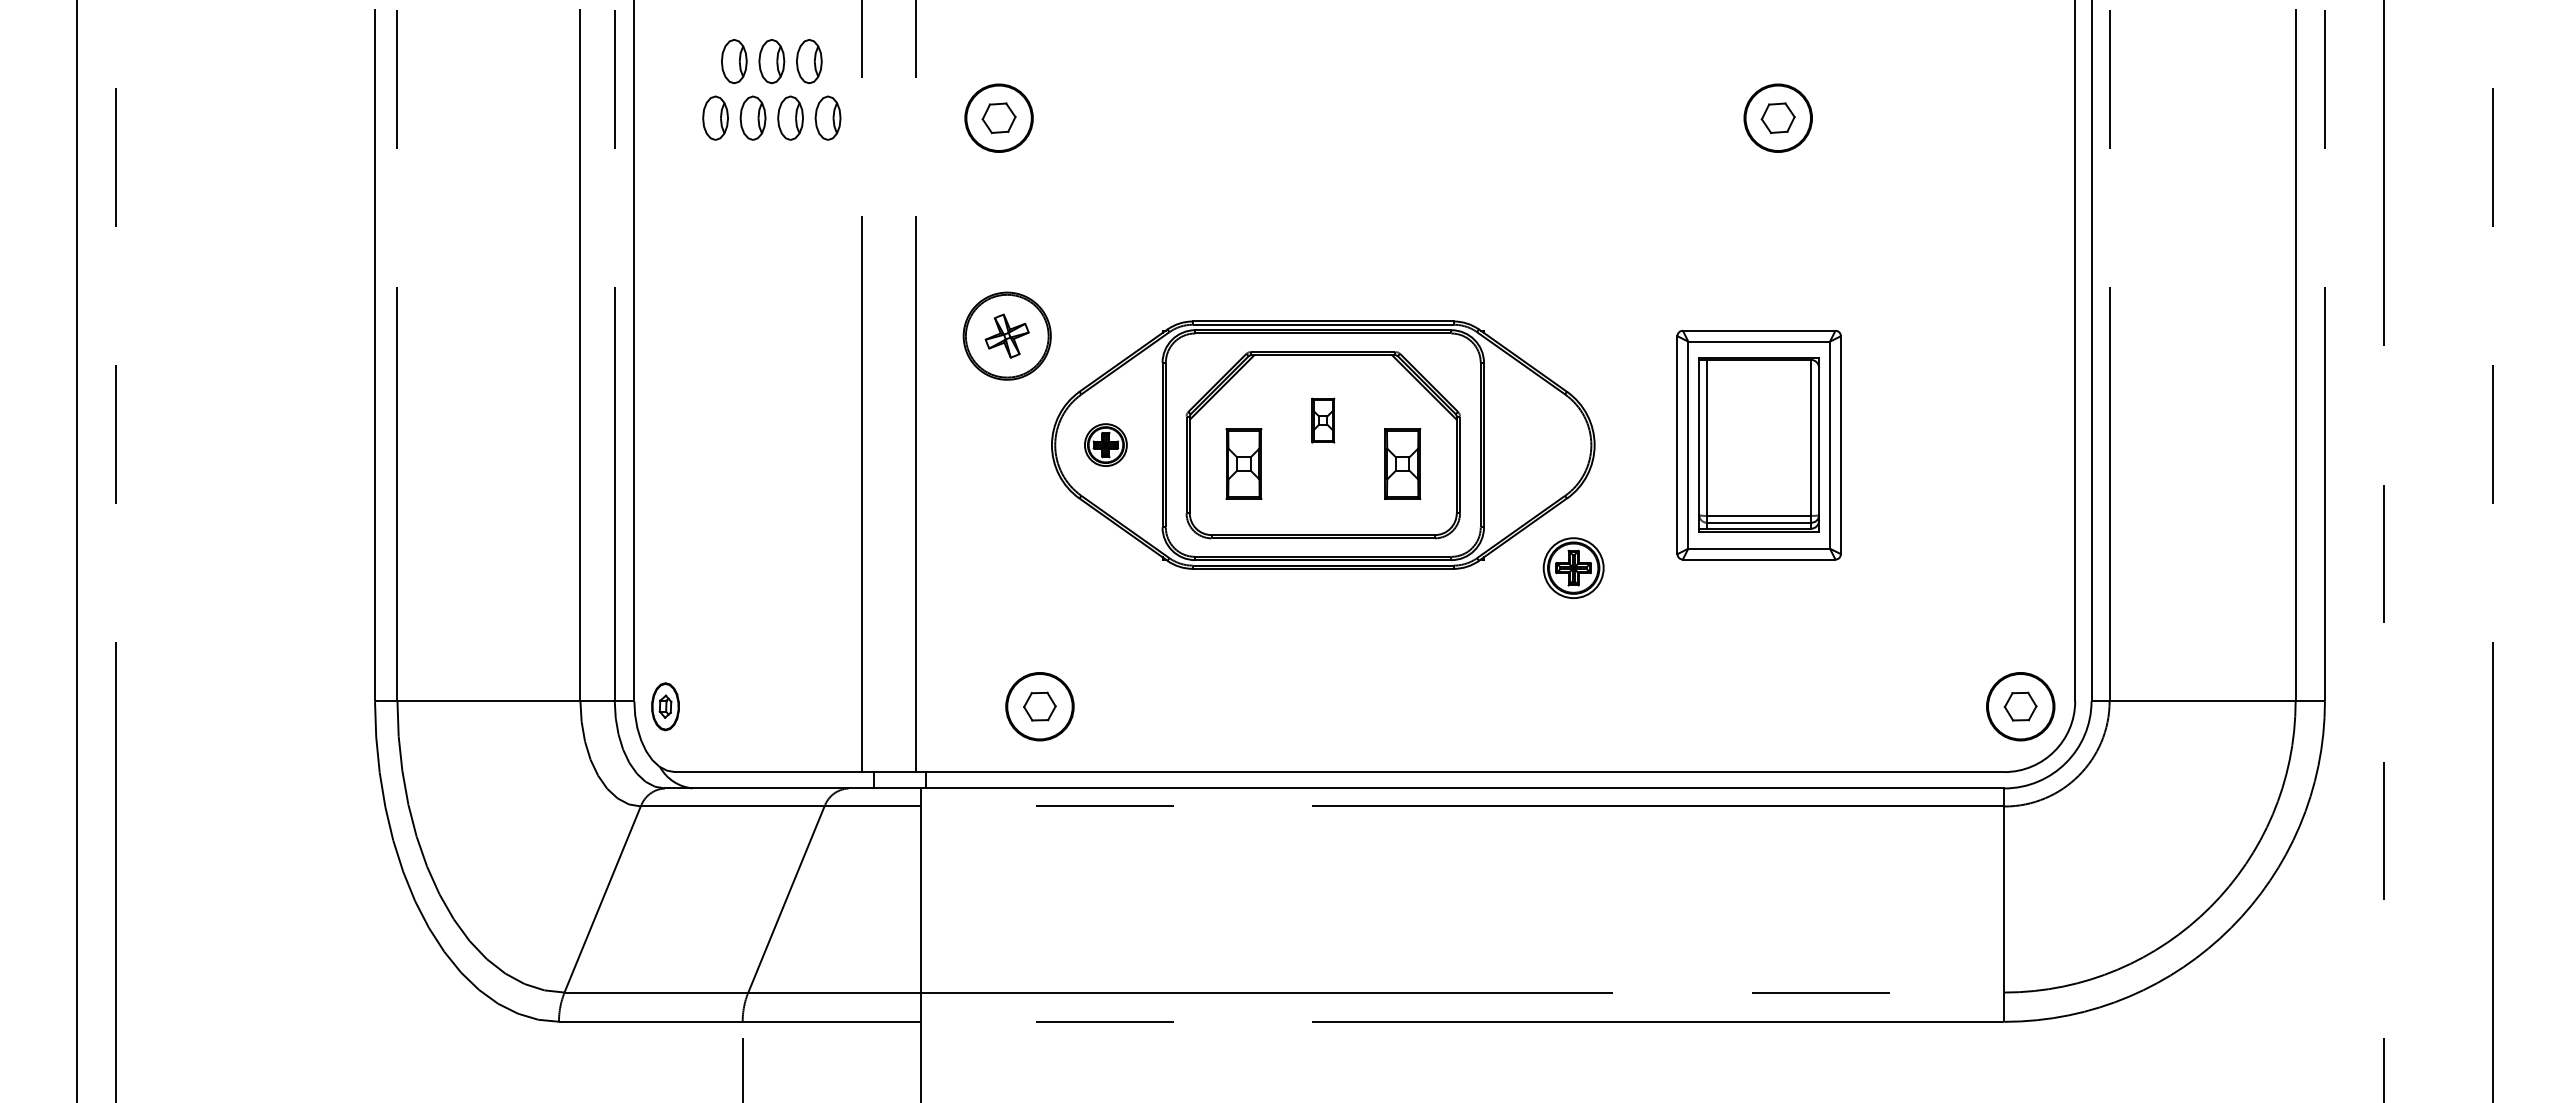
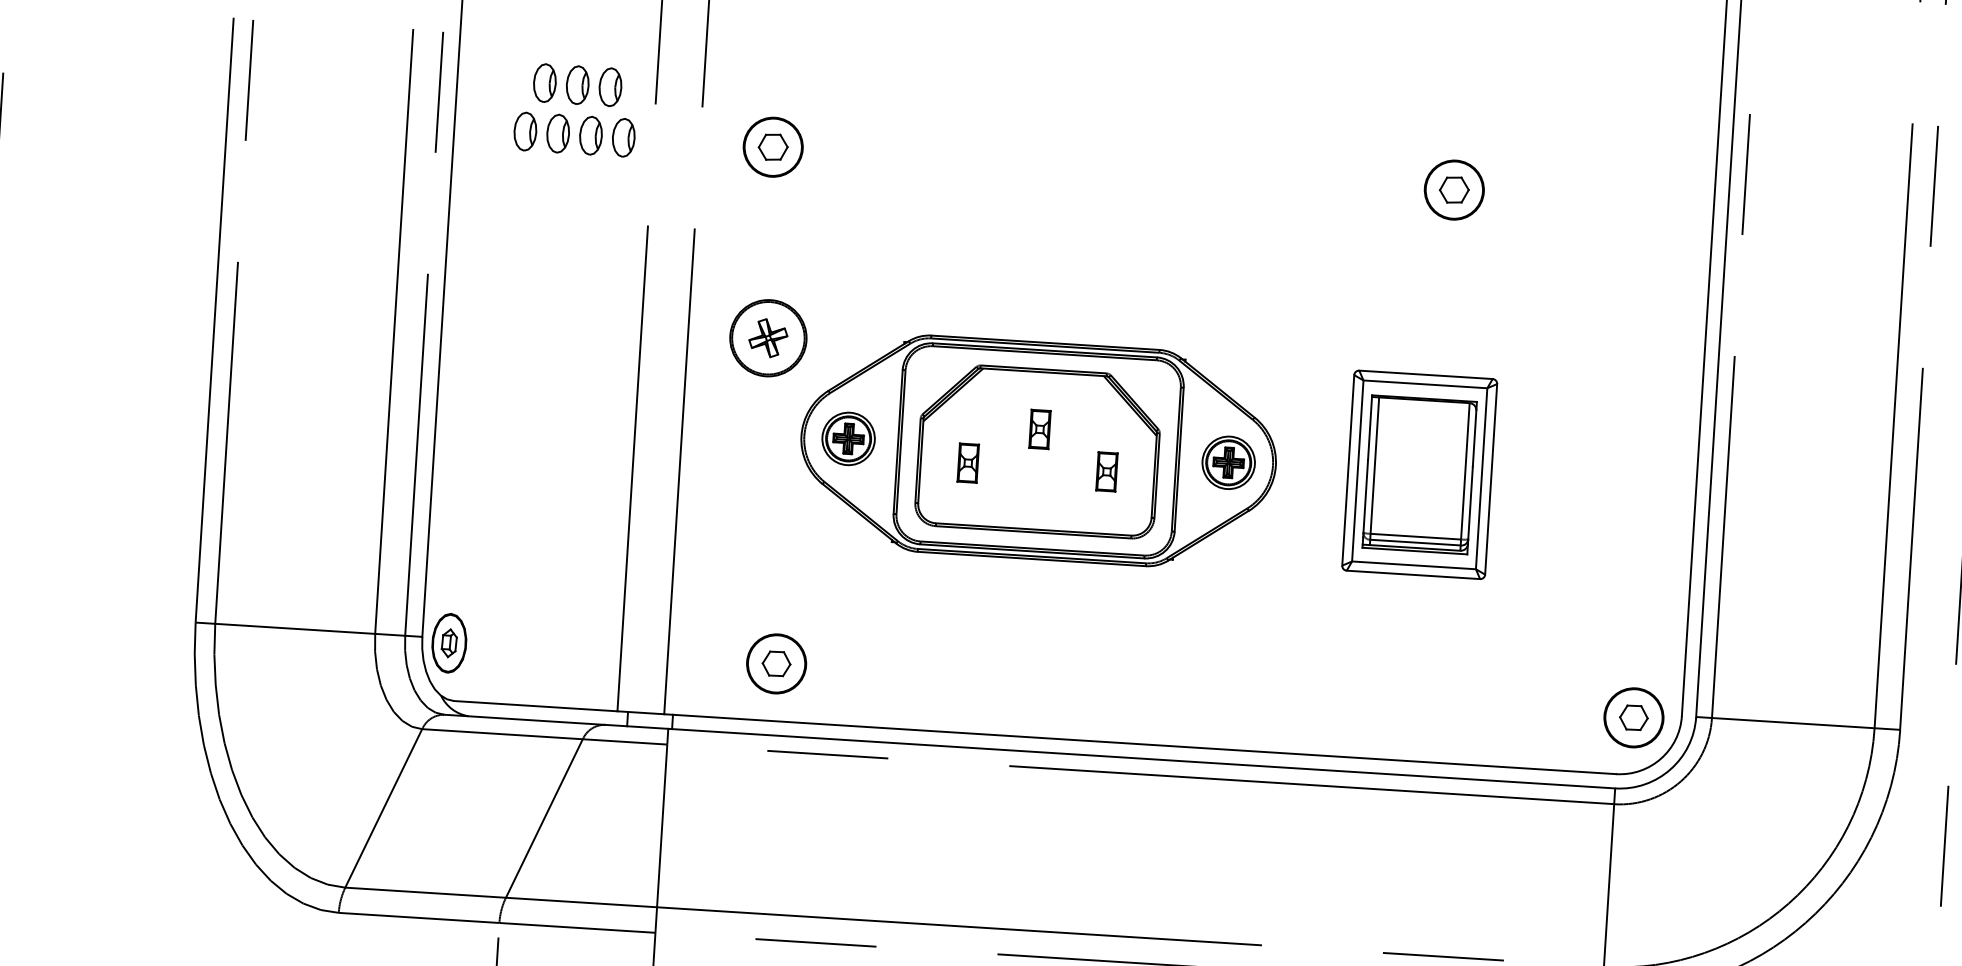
part: (1105, 444) -> (848, 438), size x1.43
part: (1243, 464) -> (967, 463), size x0.62
part: (1402, 464) -> (1106, 472), size x0.62
part: (1573, 567) -> (1228, 462), moved
part: (665, 706) -> (449, 643), size x1.43

